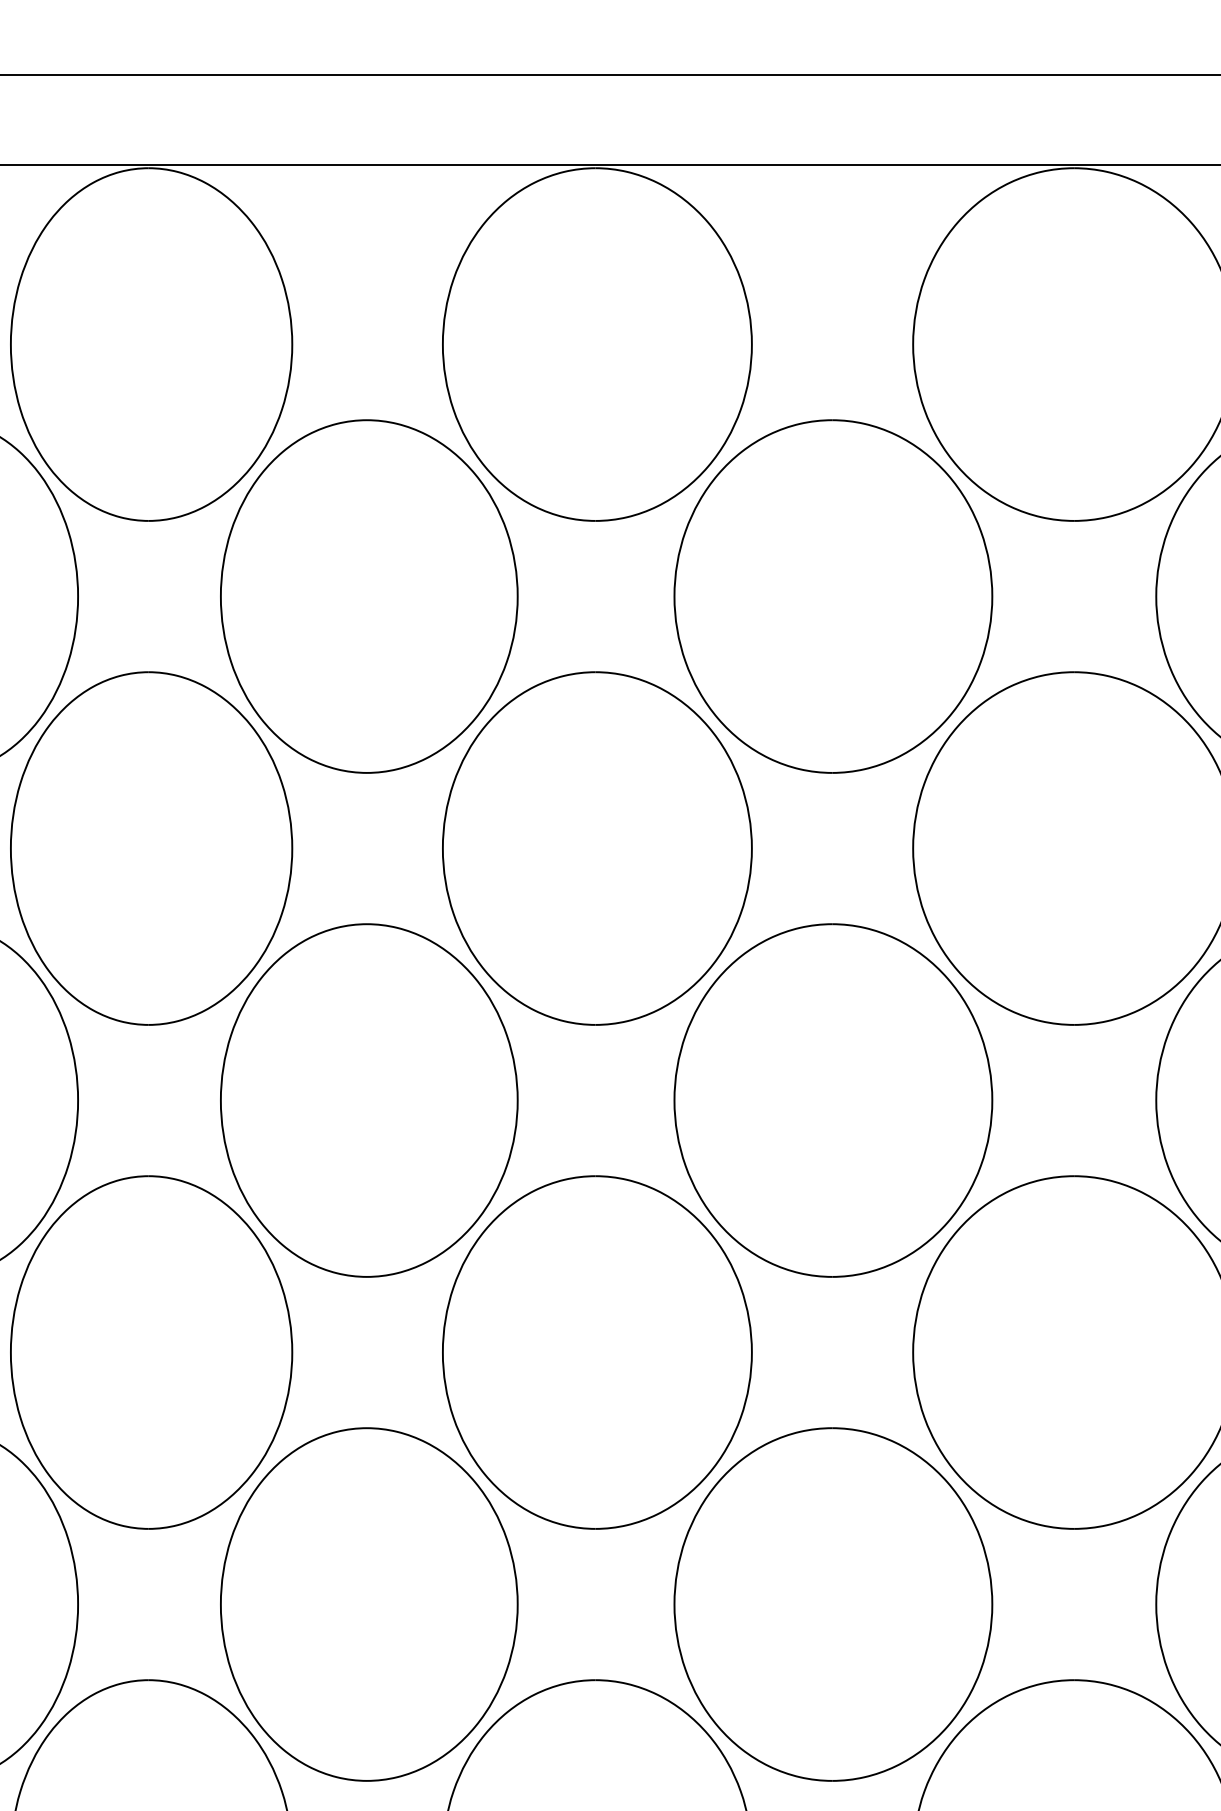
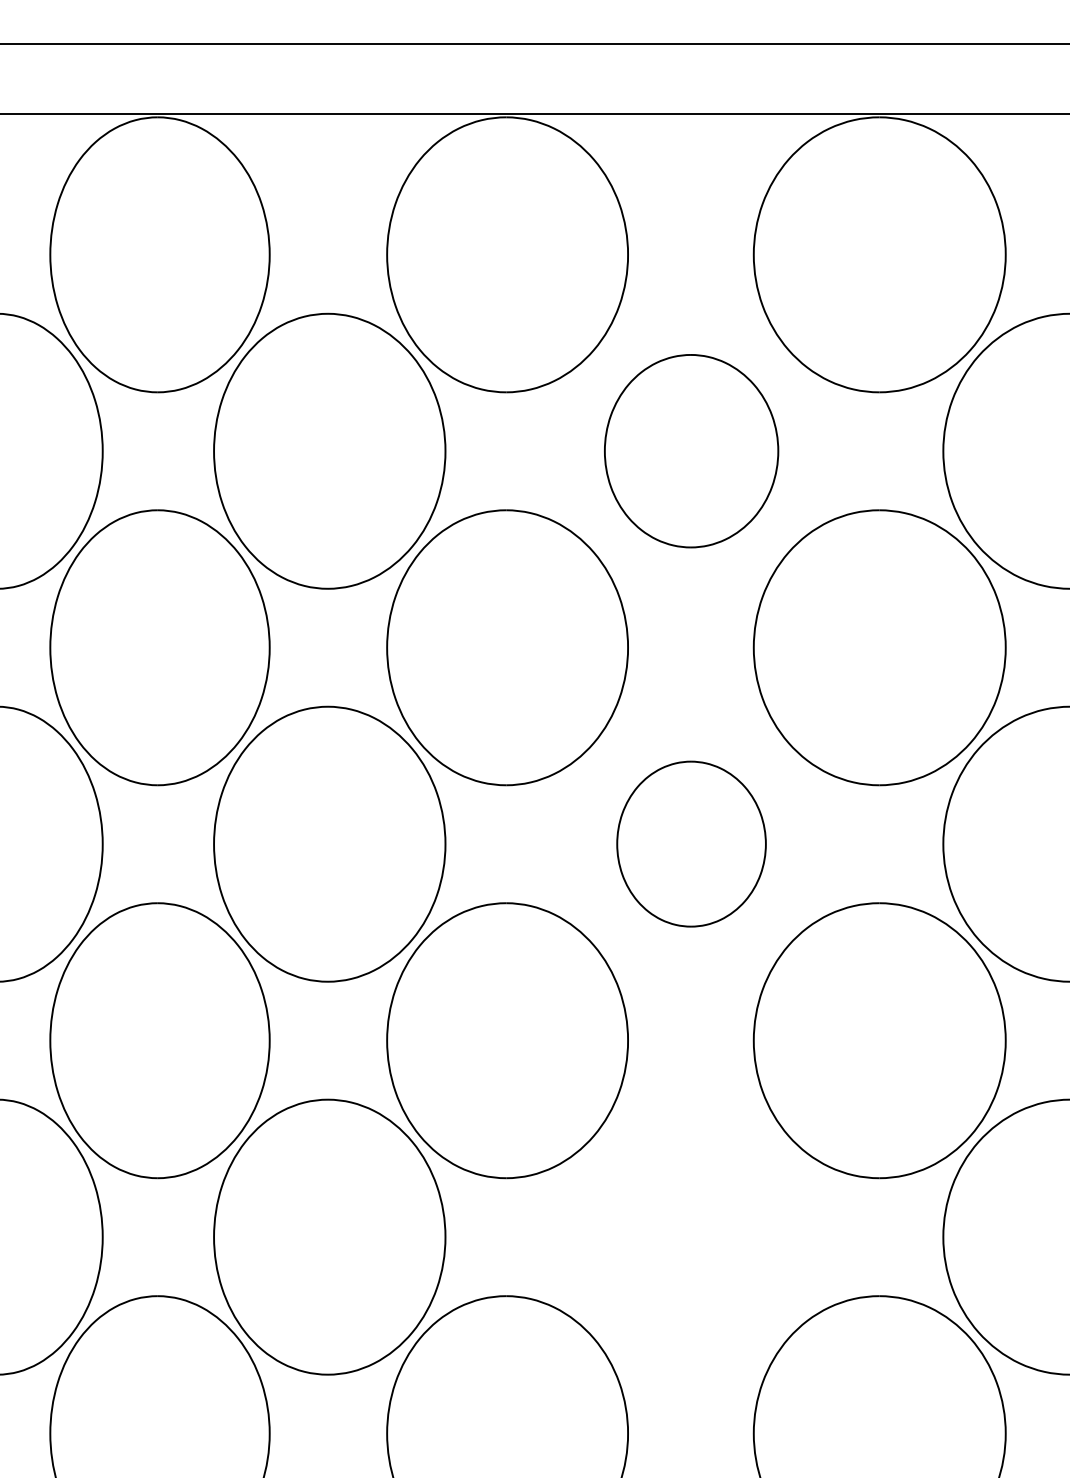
part: (833, 595) -> (691, 450), size x0.7
part: (833, 1099) -> (691, 843), size x0.6
part: (833, 1603) -> (691, 1236), removed

